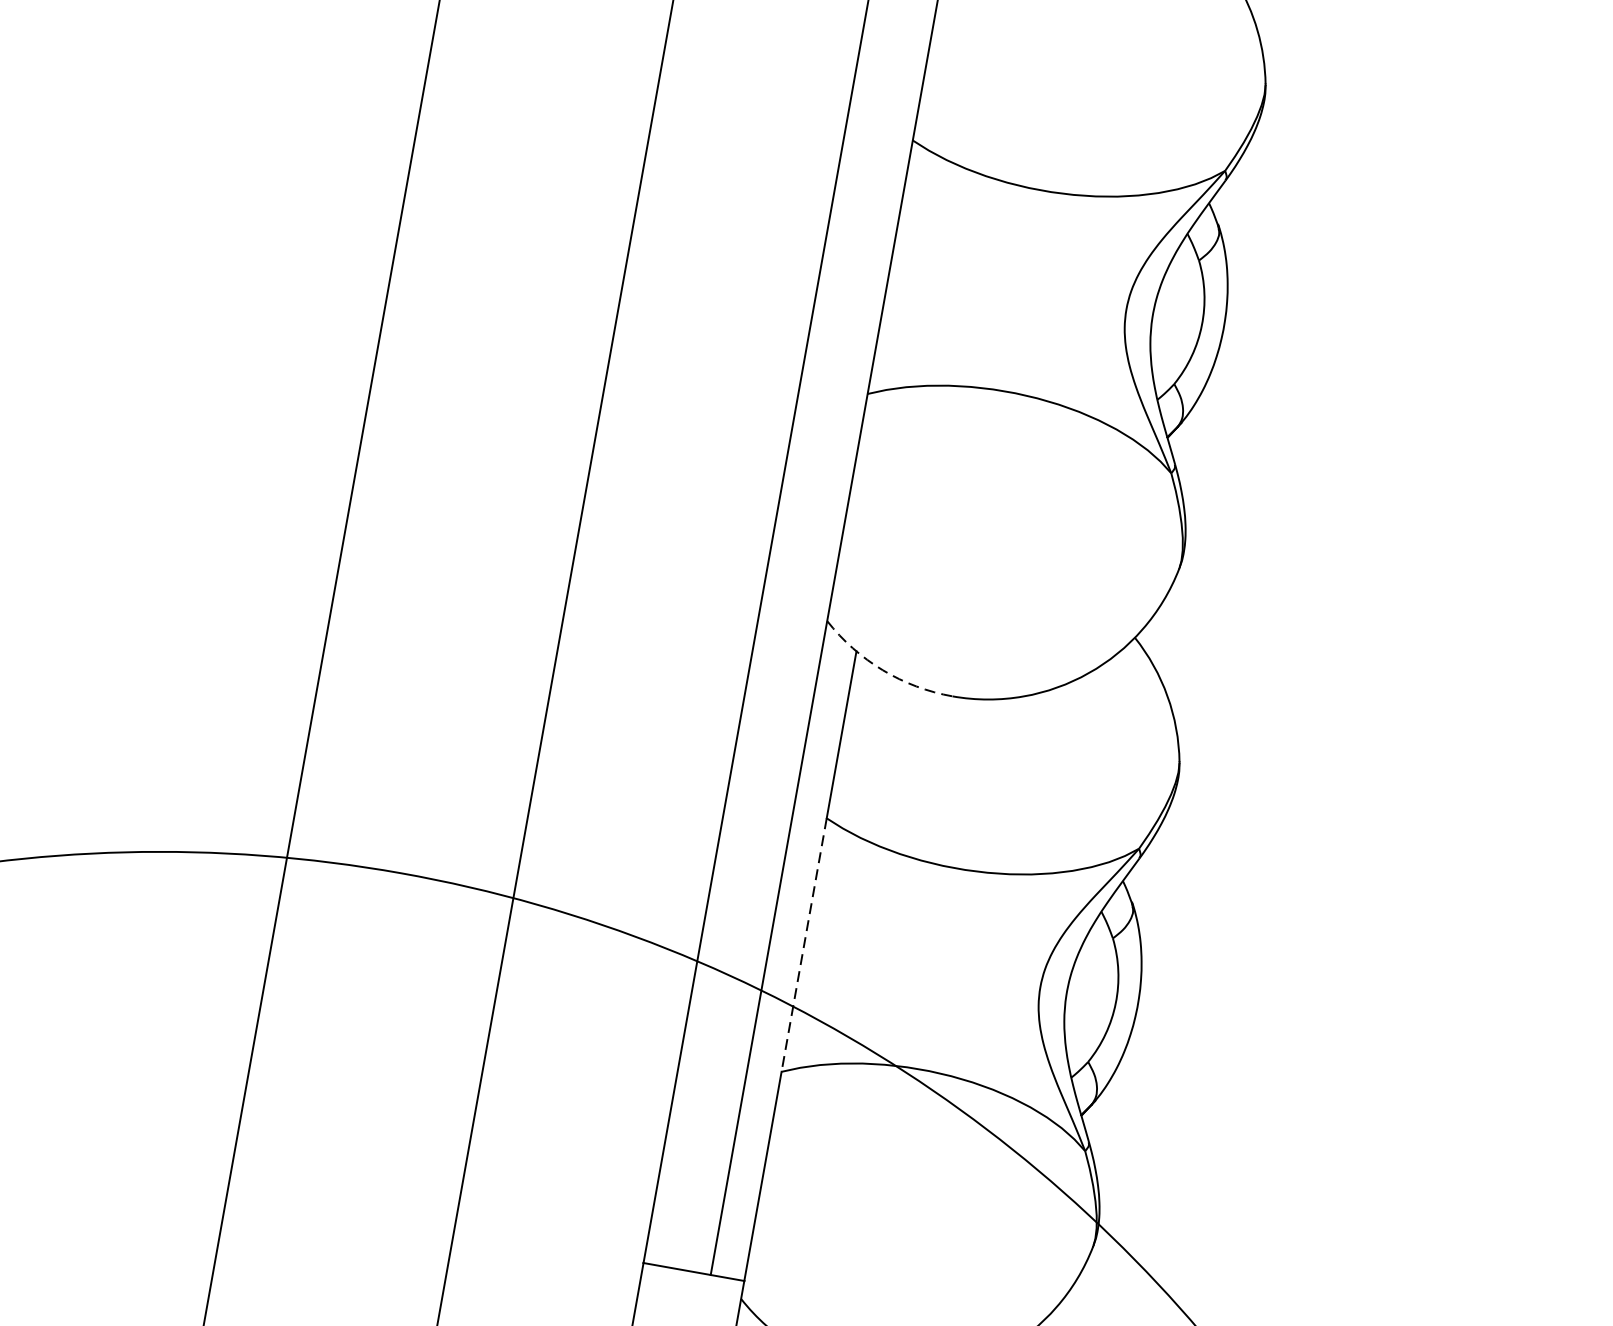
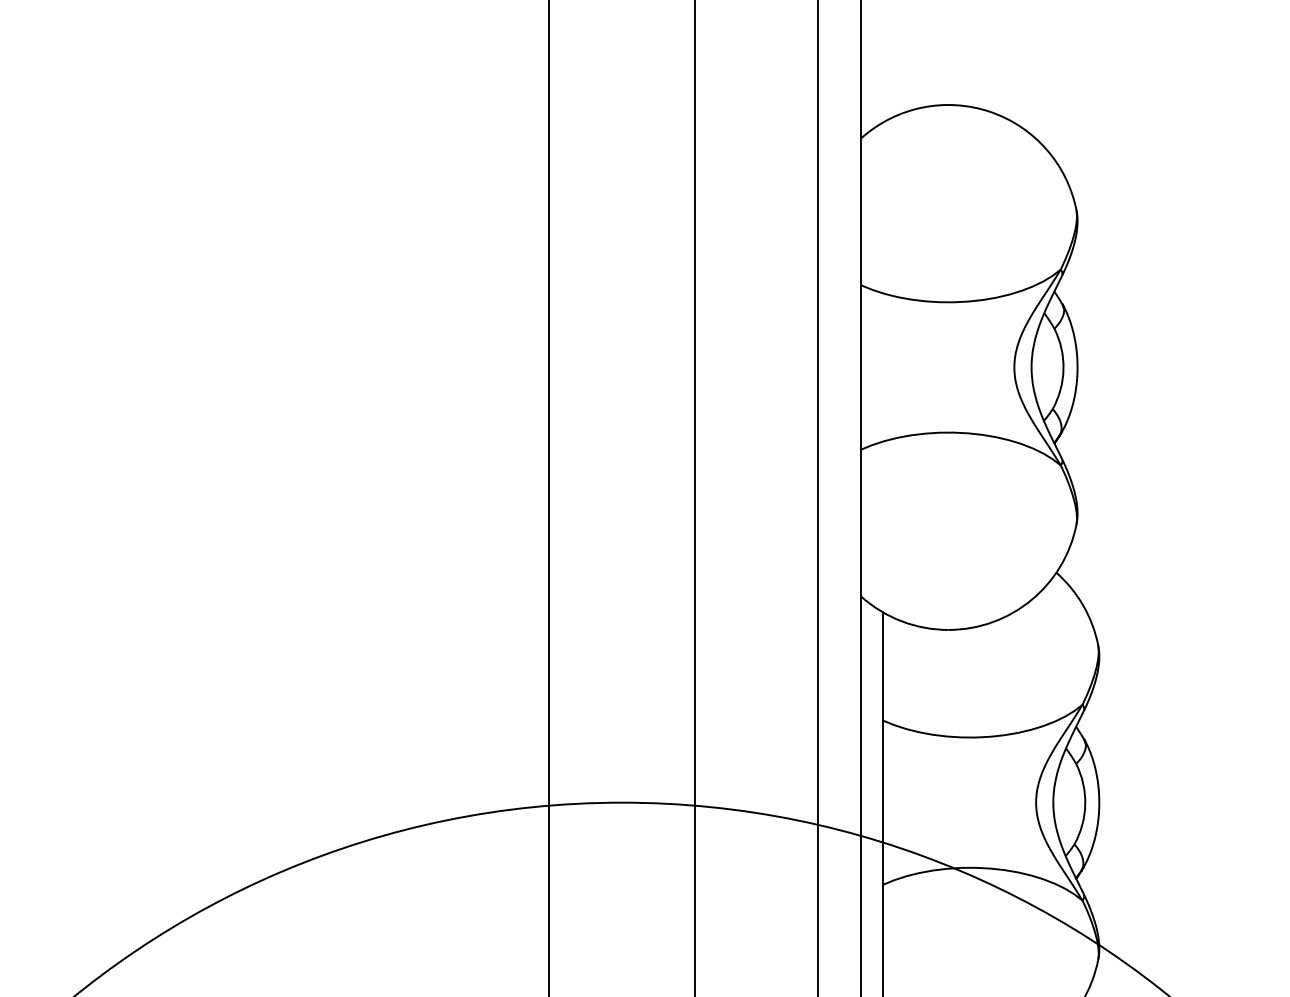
arc: (882, 670) -> (901, 621), dashed -> solid
line: (804, 946) -> (883, 803), dashed -> solid

